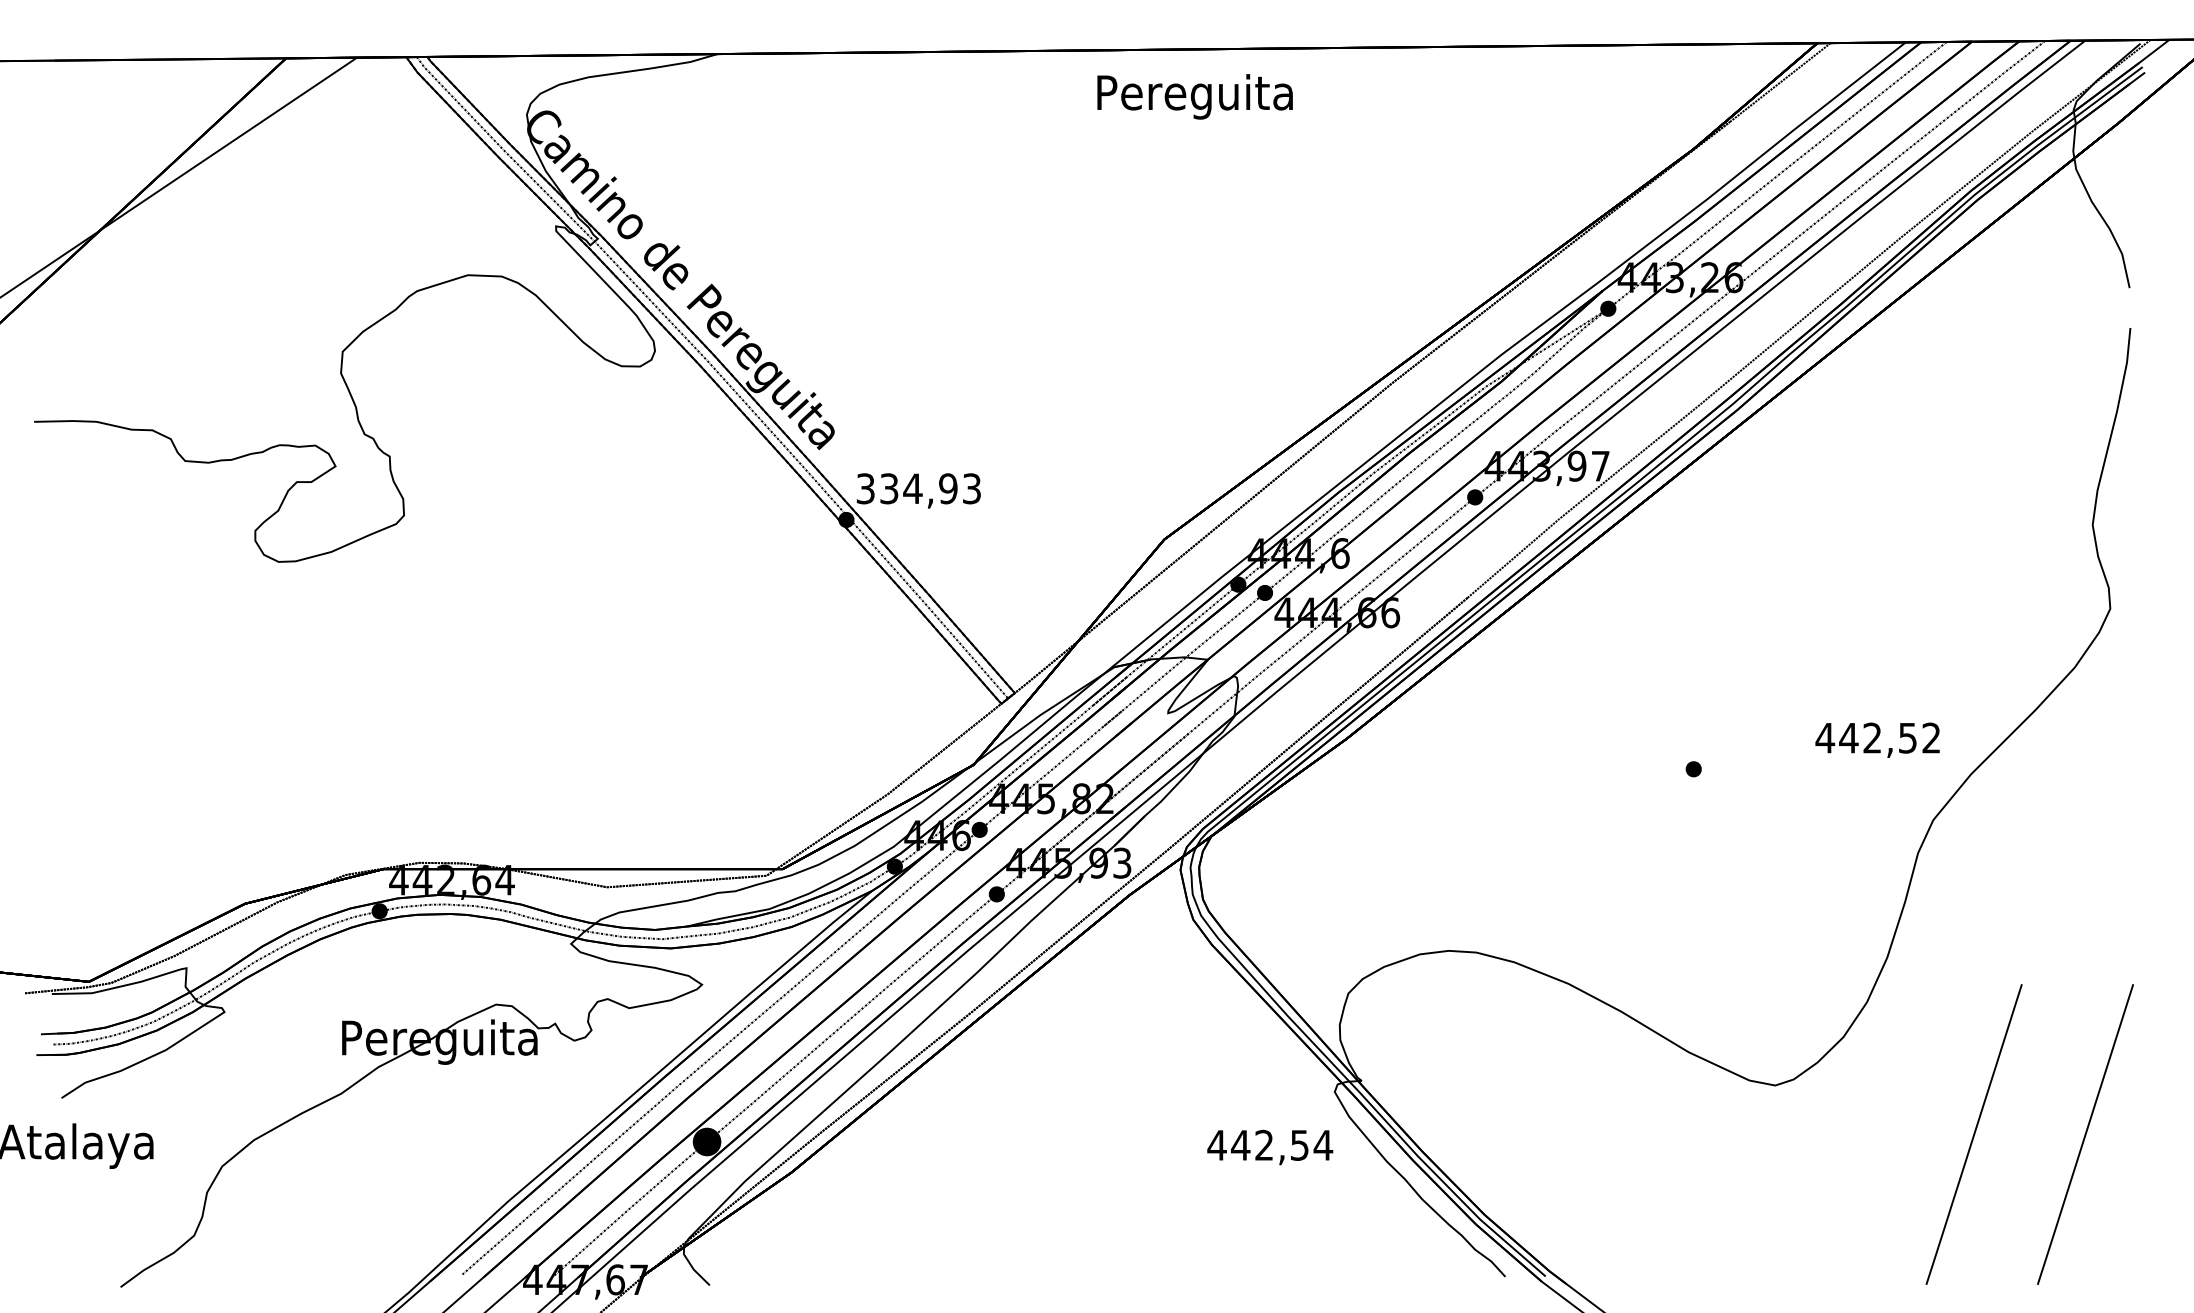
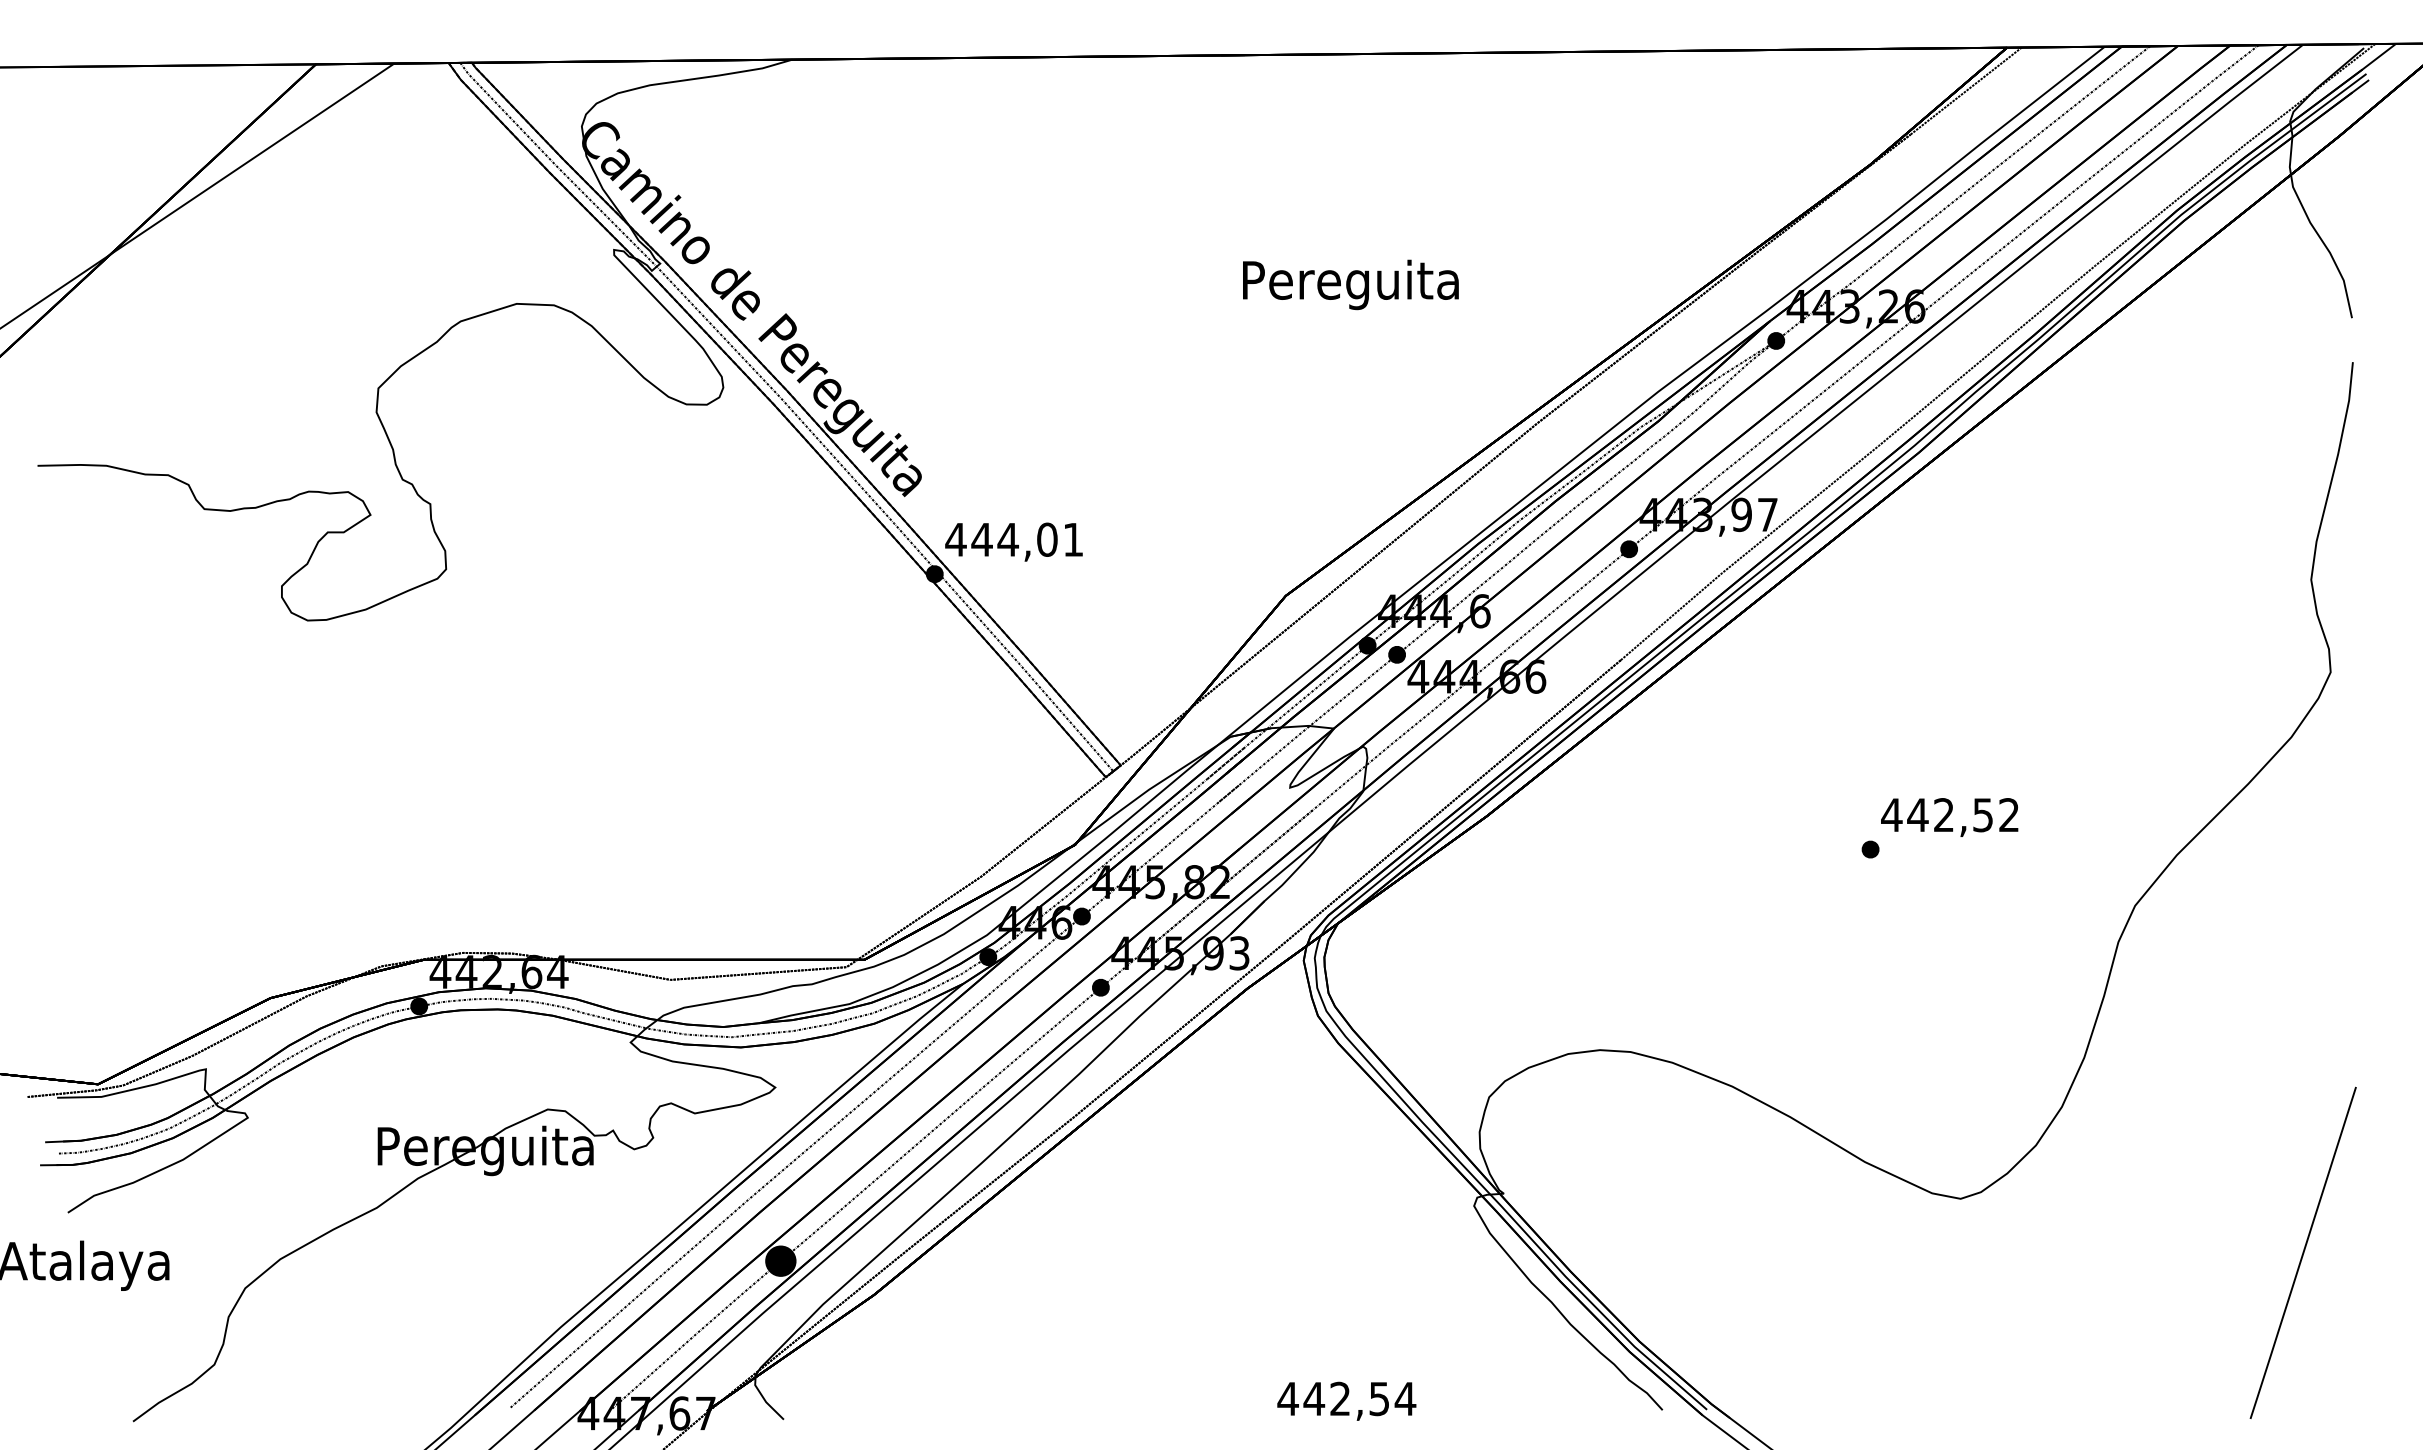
text: (1194, 96) -> (1350, 284), moved
text: (918, 488) -> (1014, 539), 334,93 -> 444,01
text: (1877, 740) -> (1949, 817), moved
line: (1973, 1134) -> (2179, 1252), removed
text: (1269, 1146) -> (1346, 1400), moved

